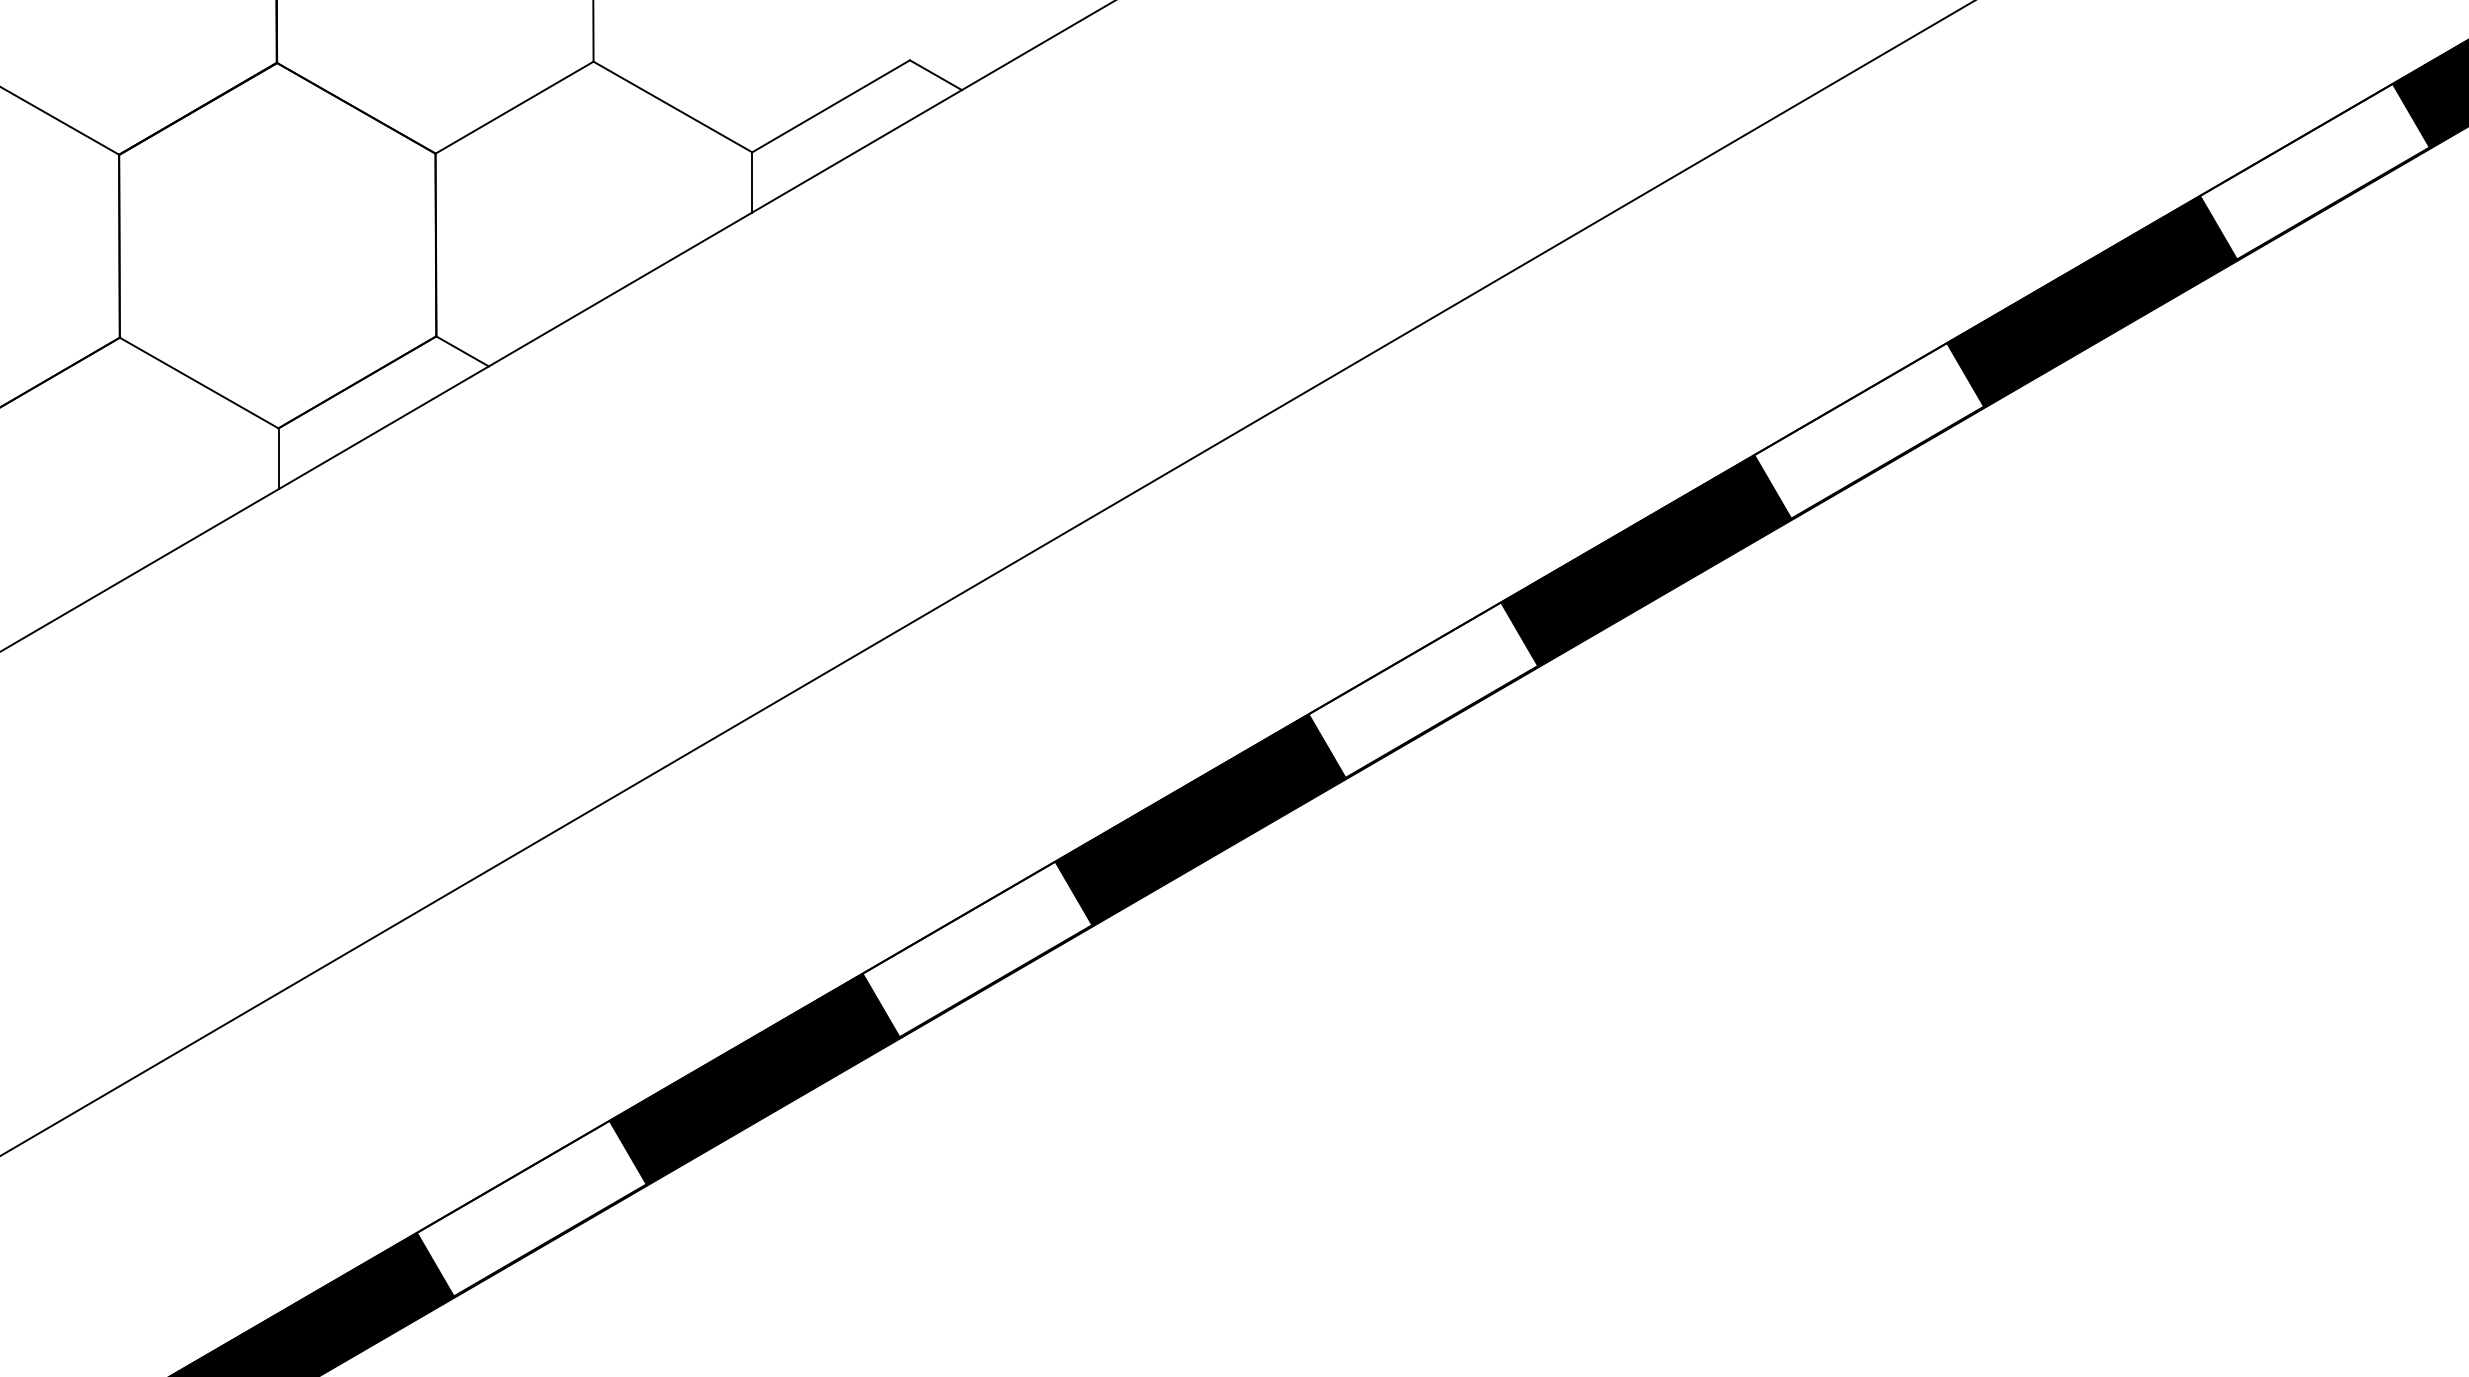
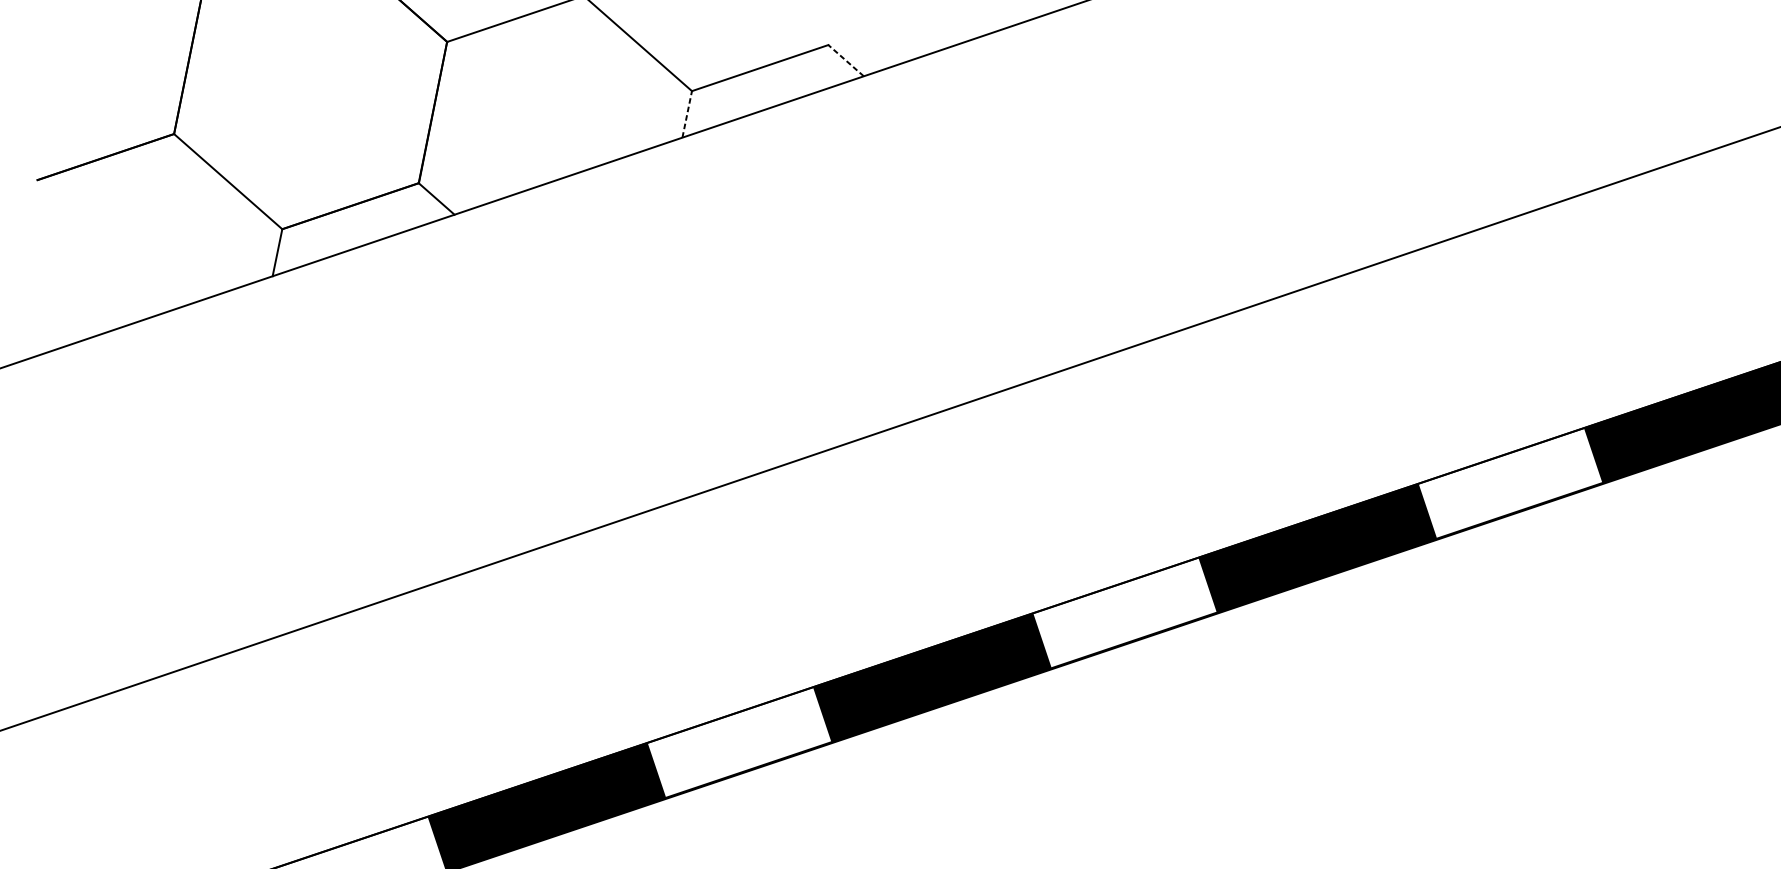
line: (935, 75) -> (845, 60), solid -> dashed
line: (752, 181) -> (687, 113), solid -> dashed

